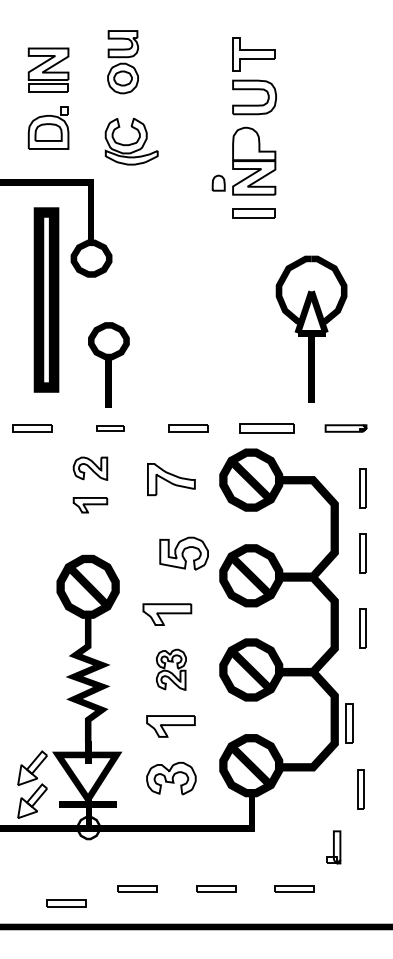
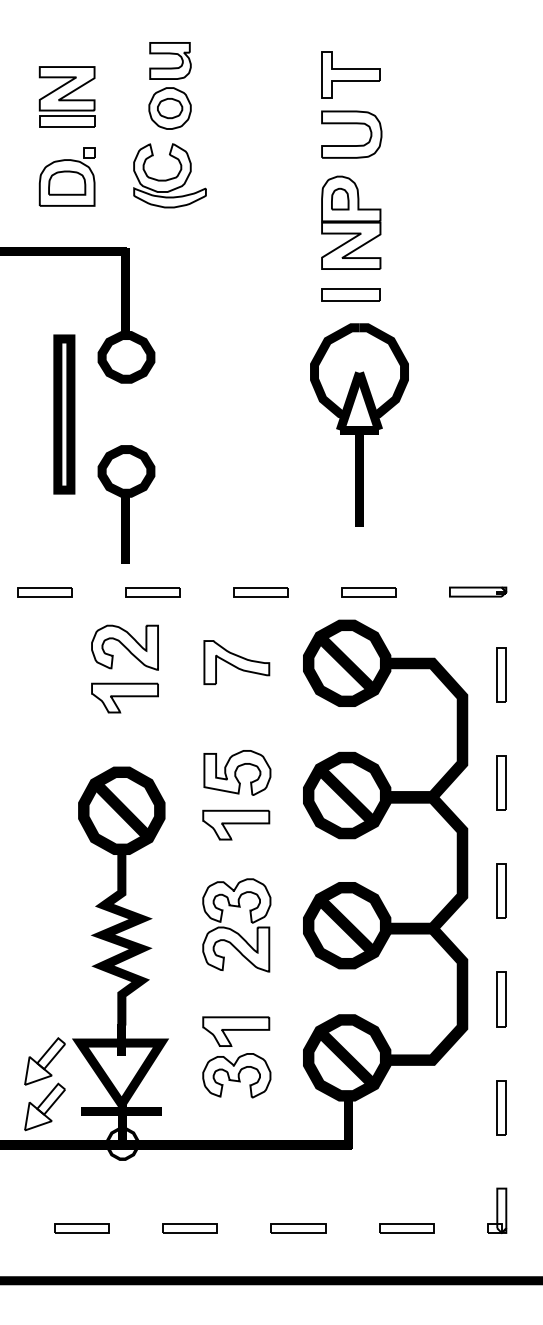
part: (131, 141) -> (169, 175), moved
part: (218, 182) -> (340, 198), moved
part: (46, 299) -> (64, 414), size x0.62
part: (311, 328) -> (359, 424), moved
part: (108, 365) -> (126, 504), moved
part: (110, 428) -> (152, 592), size x1.43
part: (266, 428) -> (368, 592), size x0.71
part: (90, 468) -> (124, 647), size x1.43
part: (90, 504) -> (124, 697), size x1.43
part: (362, 552) -> (501, 782), moved
part: (184, 553) -> (237, 772), moved
part: (167, 614) -> (236, 824), moved
part: (362, 627) -> (501, 890), moved
part: (171, 669) -> (236, 925), size x1.67
part: (349, 723) -> (501, 999), moved
part: (171, 726) -> (236, 1031), moved
part: (360, 789) -> (501, 1107), moved
part: (334, 847) -> (497, 1210), moved
part: (66, 903) -> (81, 1228), moved

